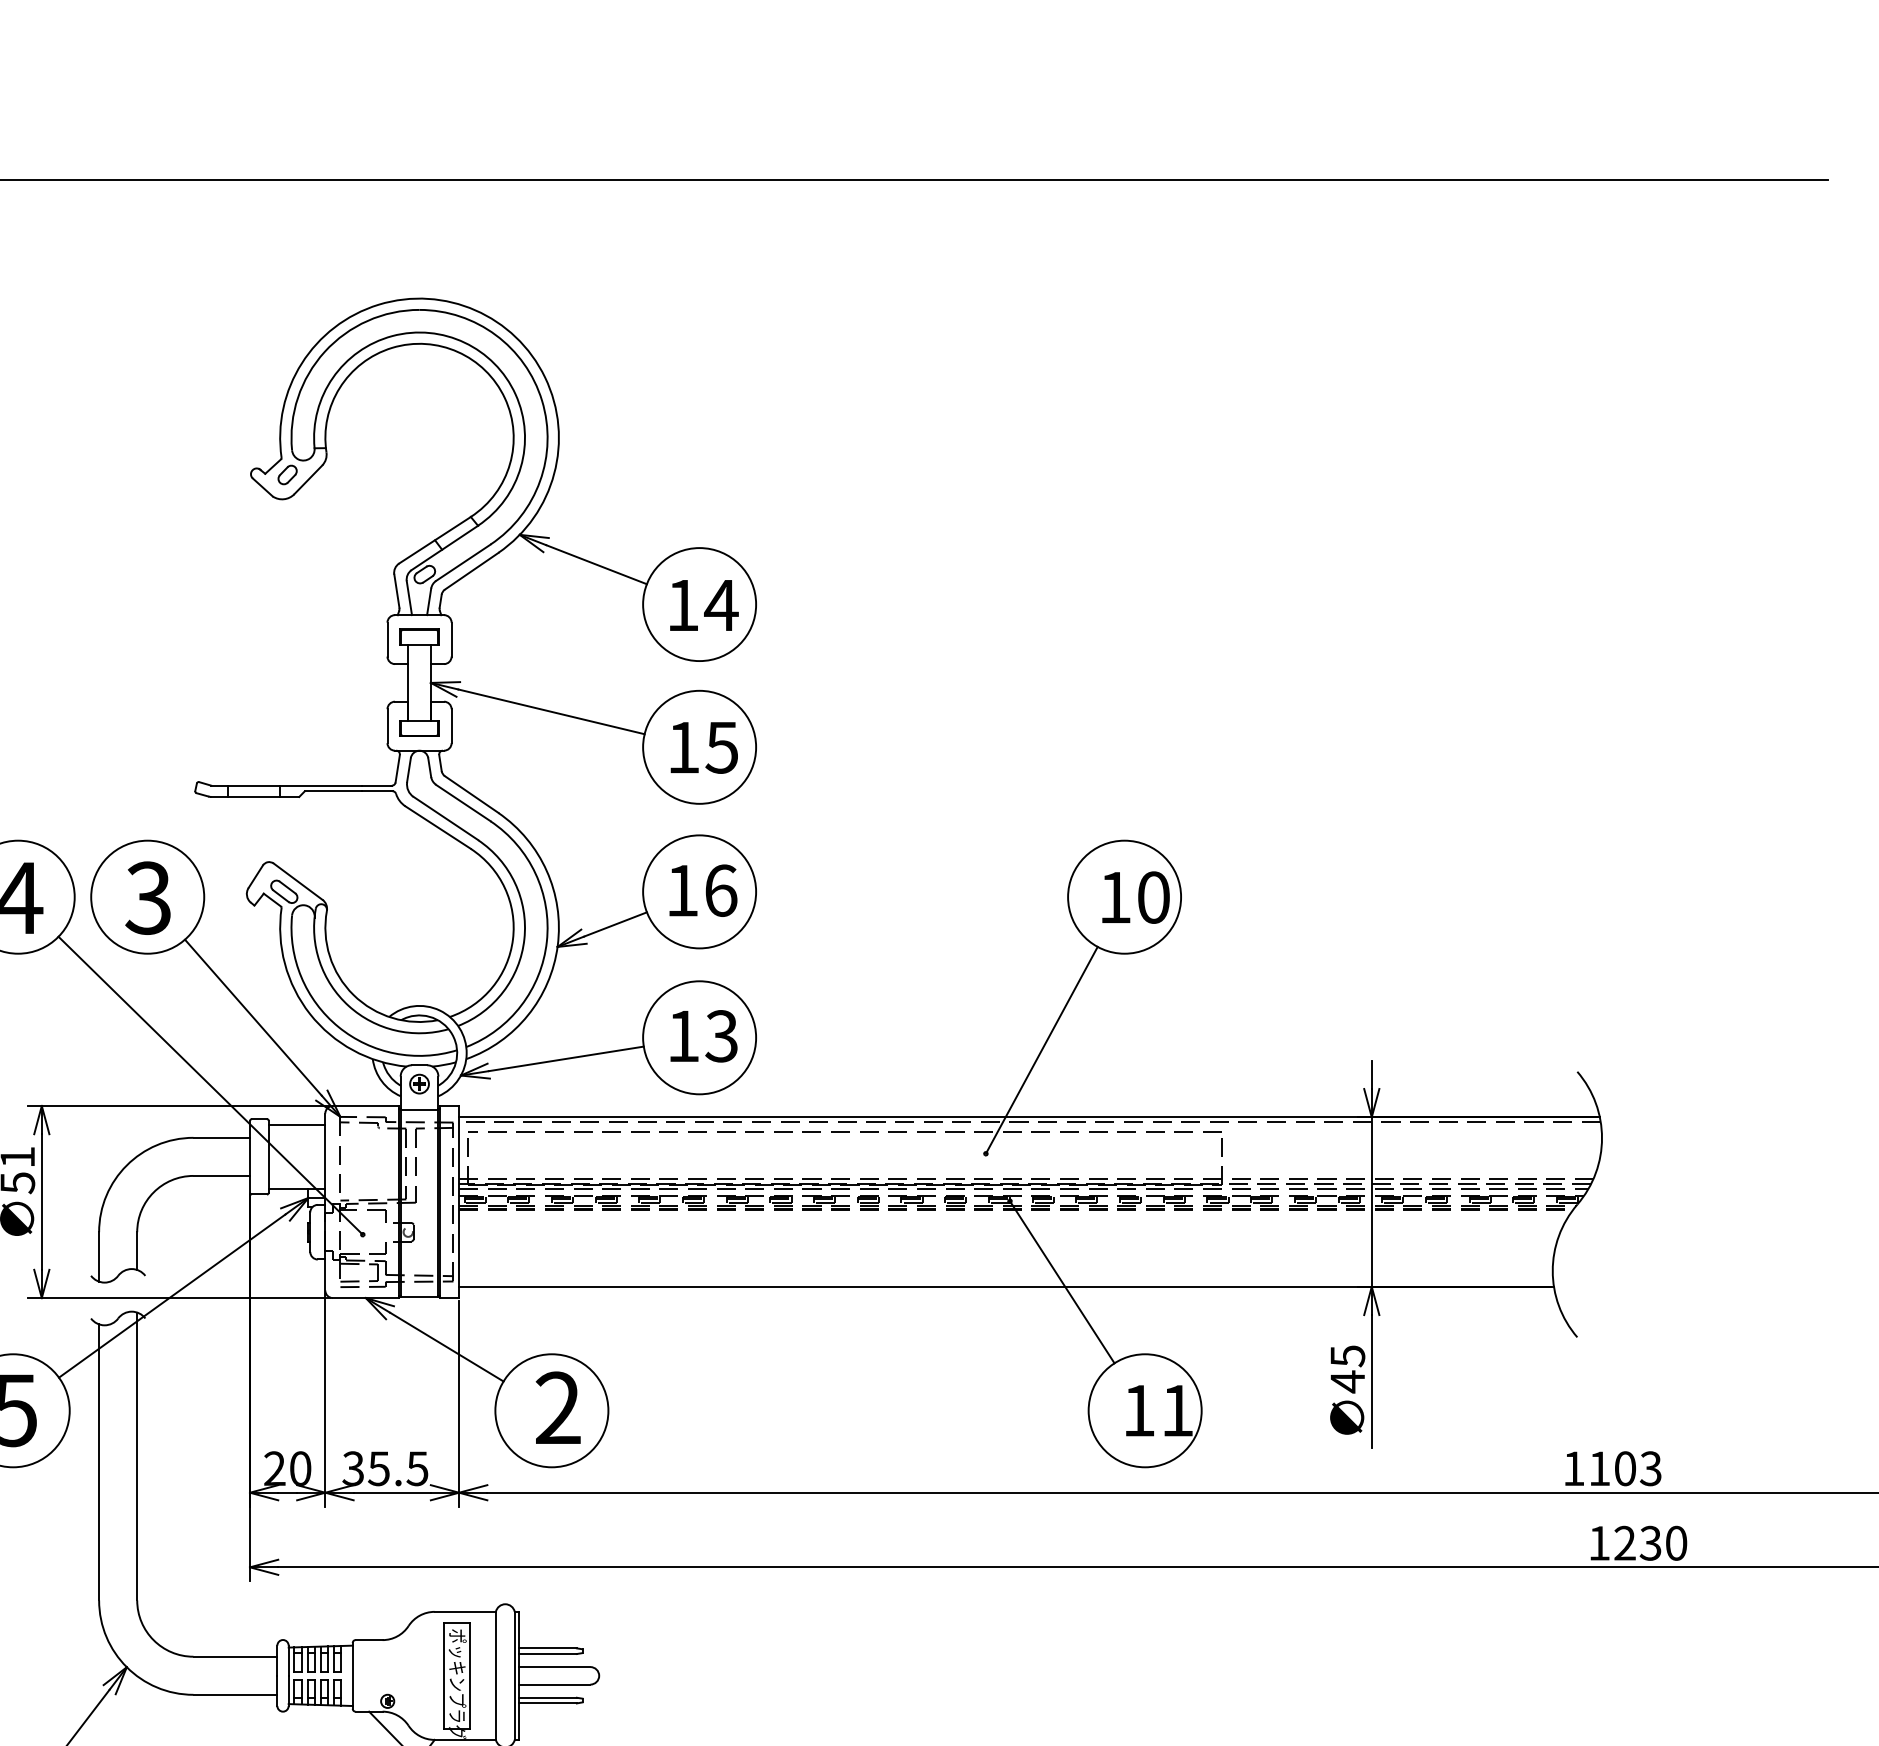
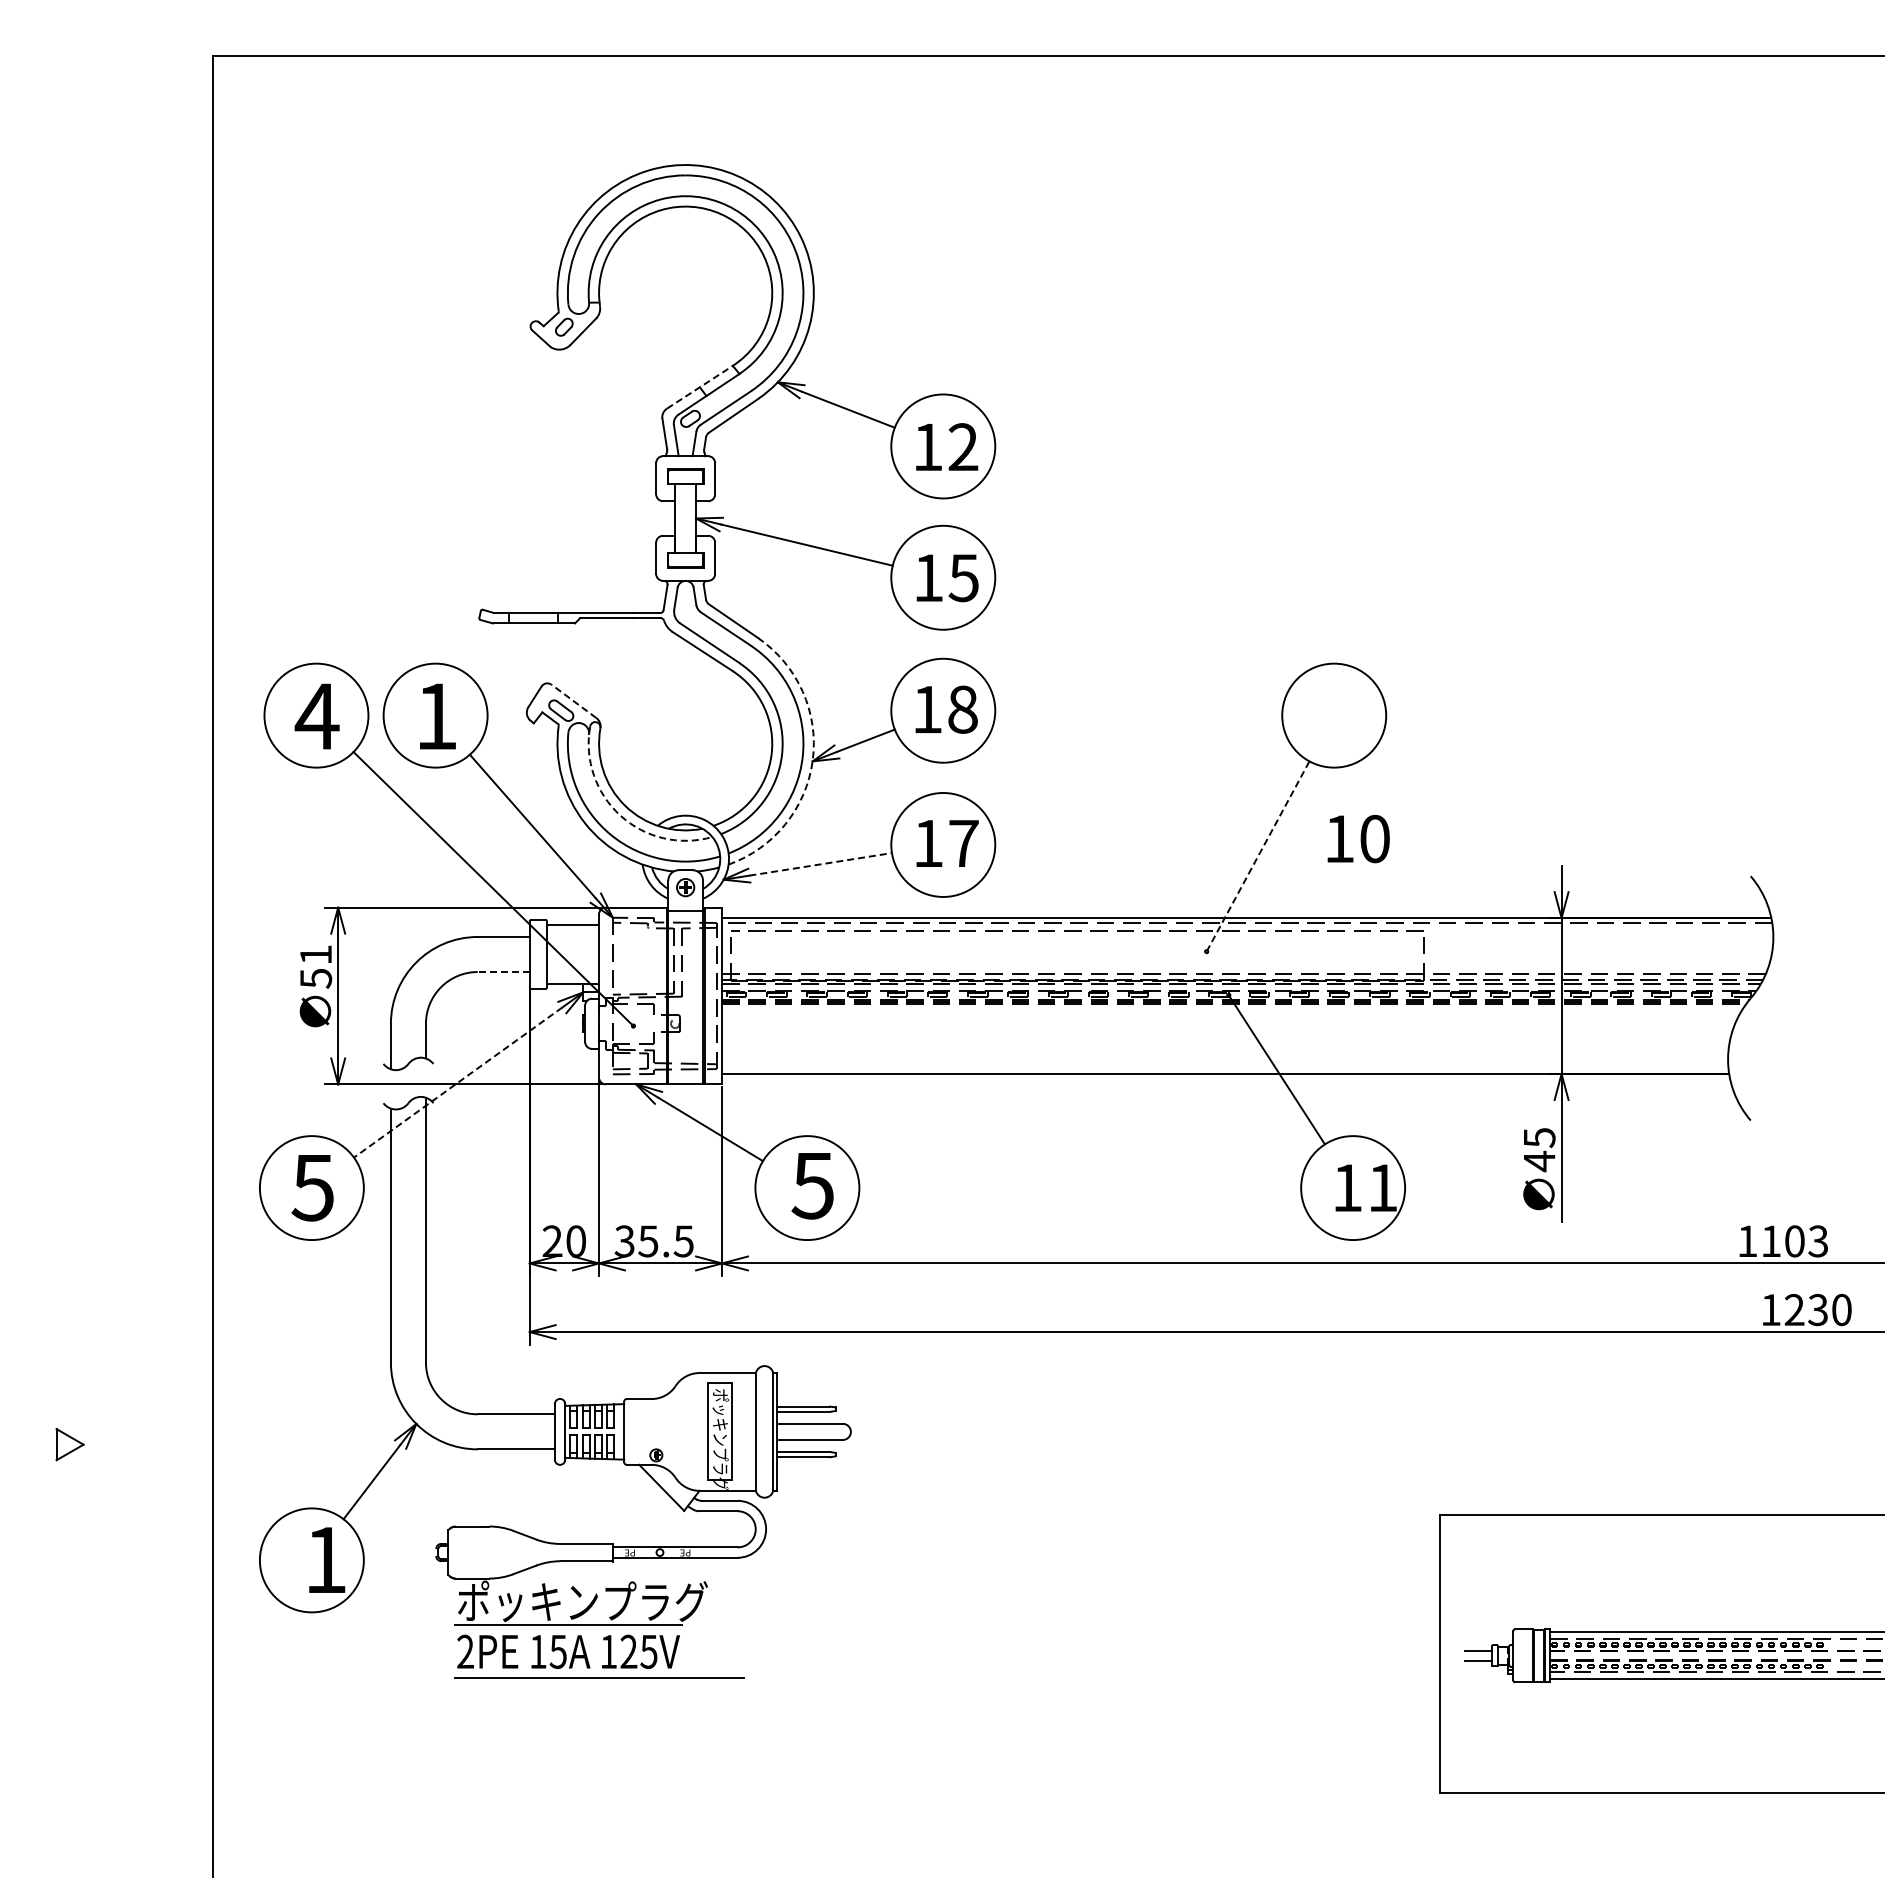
line: (435, 539) -> (700, 386), solid -> dashed
text: (721, 604) -> (963, 446), 14 -> 12
line: (297, 881) -> (573, 701), solid -> dashed
text: (721, 890) -> (963, 709), 16 -> 18
text: (1135, 897) -> (1358, 838), moved
text: (147, 898) -> (435, 716), 3 -> 1
arc: (557, 945) -> (812, 760), solid -> dashed
arc: (348, 1005) -> (620, 815), solid -> dashed
text: (721, 1036) -> (963, 843), 13 -> 17
line: (1042, 1050) -> (1258, 856), solid -> dashed
line: (567, 1059) -> (821, 864), solid -> dashed
line: (221, 1175) -> (503, 971), solid -> dashed
line: (171, 1296) -> (457, 1082), solid -> dashed
text: (557, 1407) -> (812, 1185), 2 -> 5

